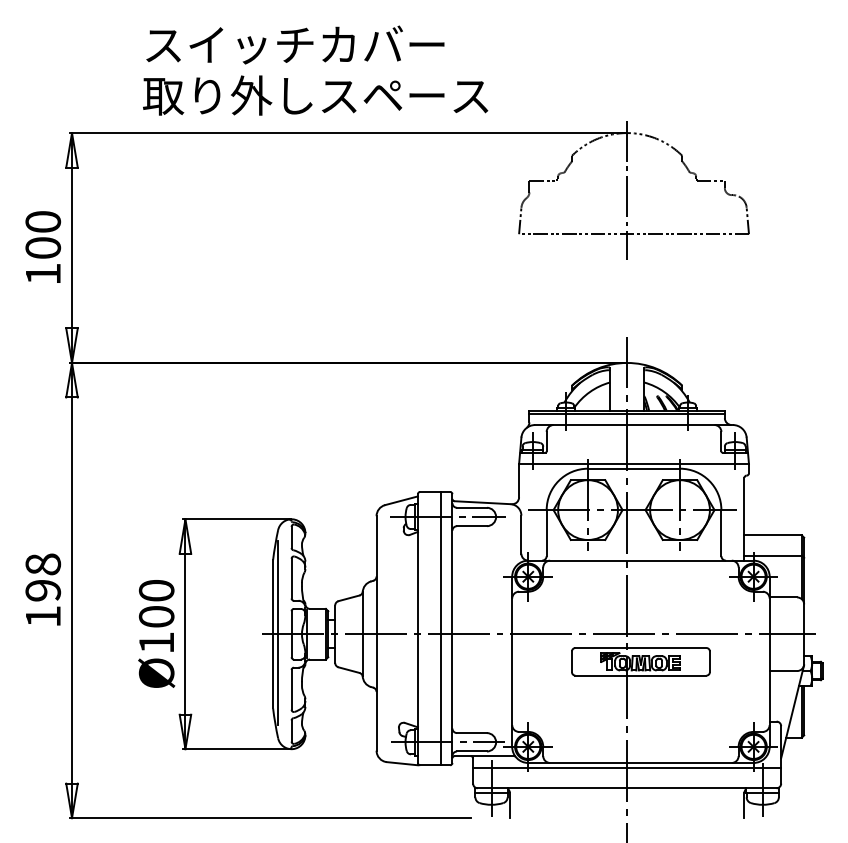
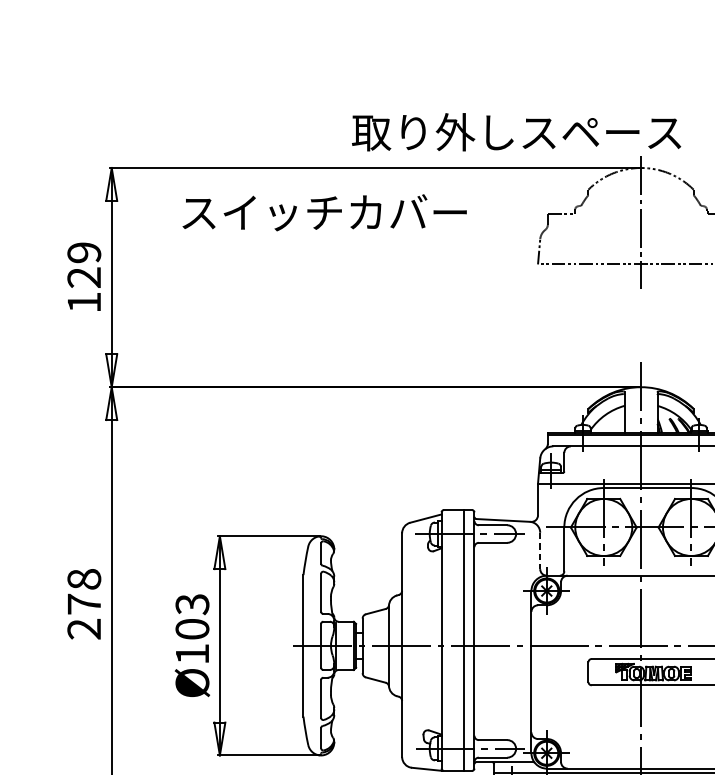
text: (295, 44) -> (324, 212), moved
text: (315, 95) -> (516, 132), moved
text: (43, 234) -> (84, 264), 100 -> 129
line: (521, 535) -> (540, 551), solid -> dashed
text: (156, 591) -> (192, 605), Ø100 -> Ø103
text: (43, 603) -> (84, 616), 198 -> 278
line: (278, 632) -> (308, 644), removed

